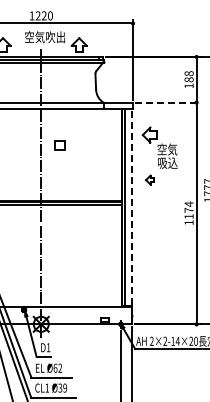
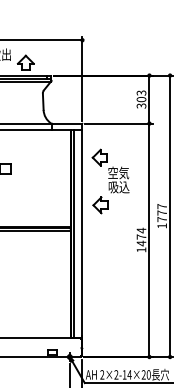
text: (188, 79) -> (140, 99), 188 -> 303
line: (168, 102) -> (119, 123), dashed -> solid
part: (149, 179) -> (99, 204), size x1.67
line: (132, 206) -> (81, 232), dashed -> solid
text: (188, 216) -> (140, 243), 1174 -> 1474

